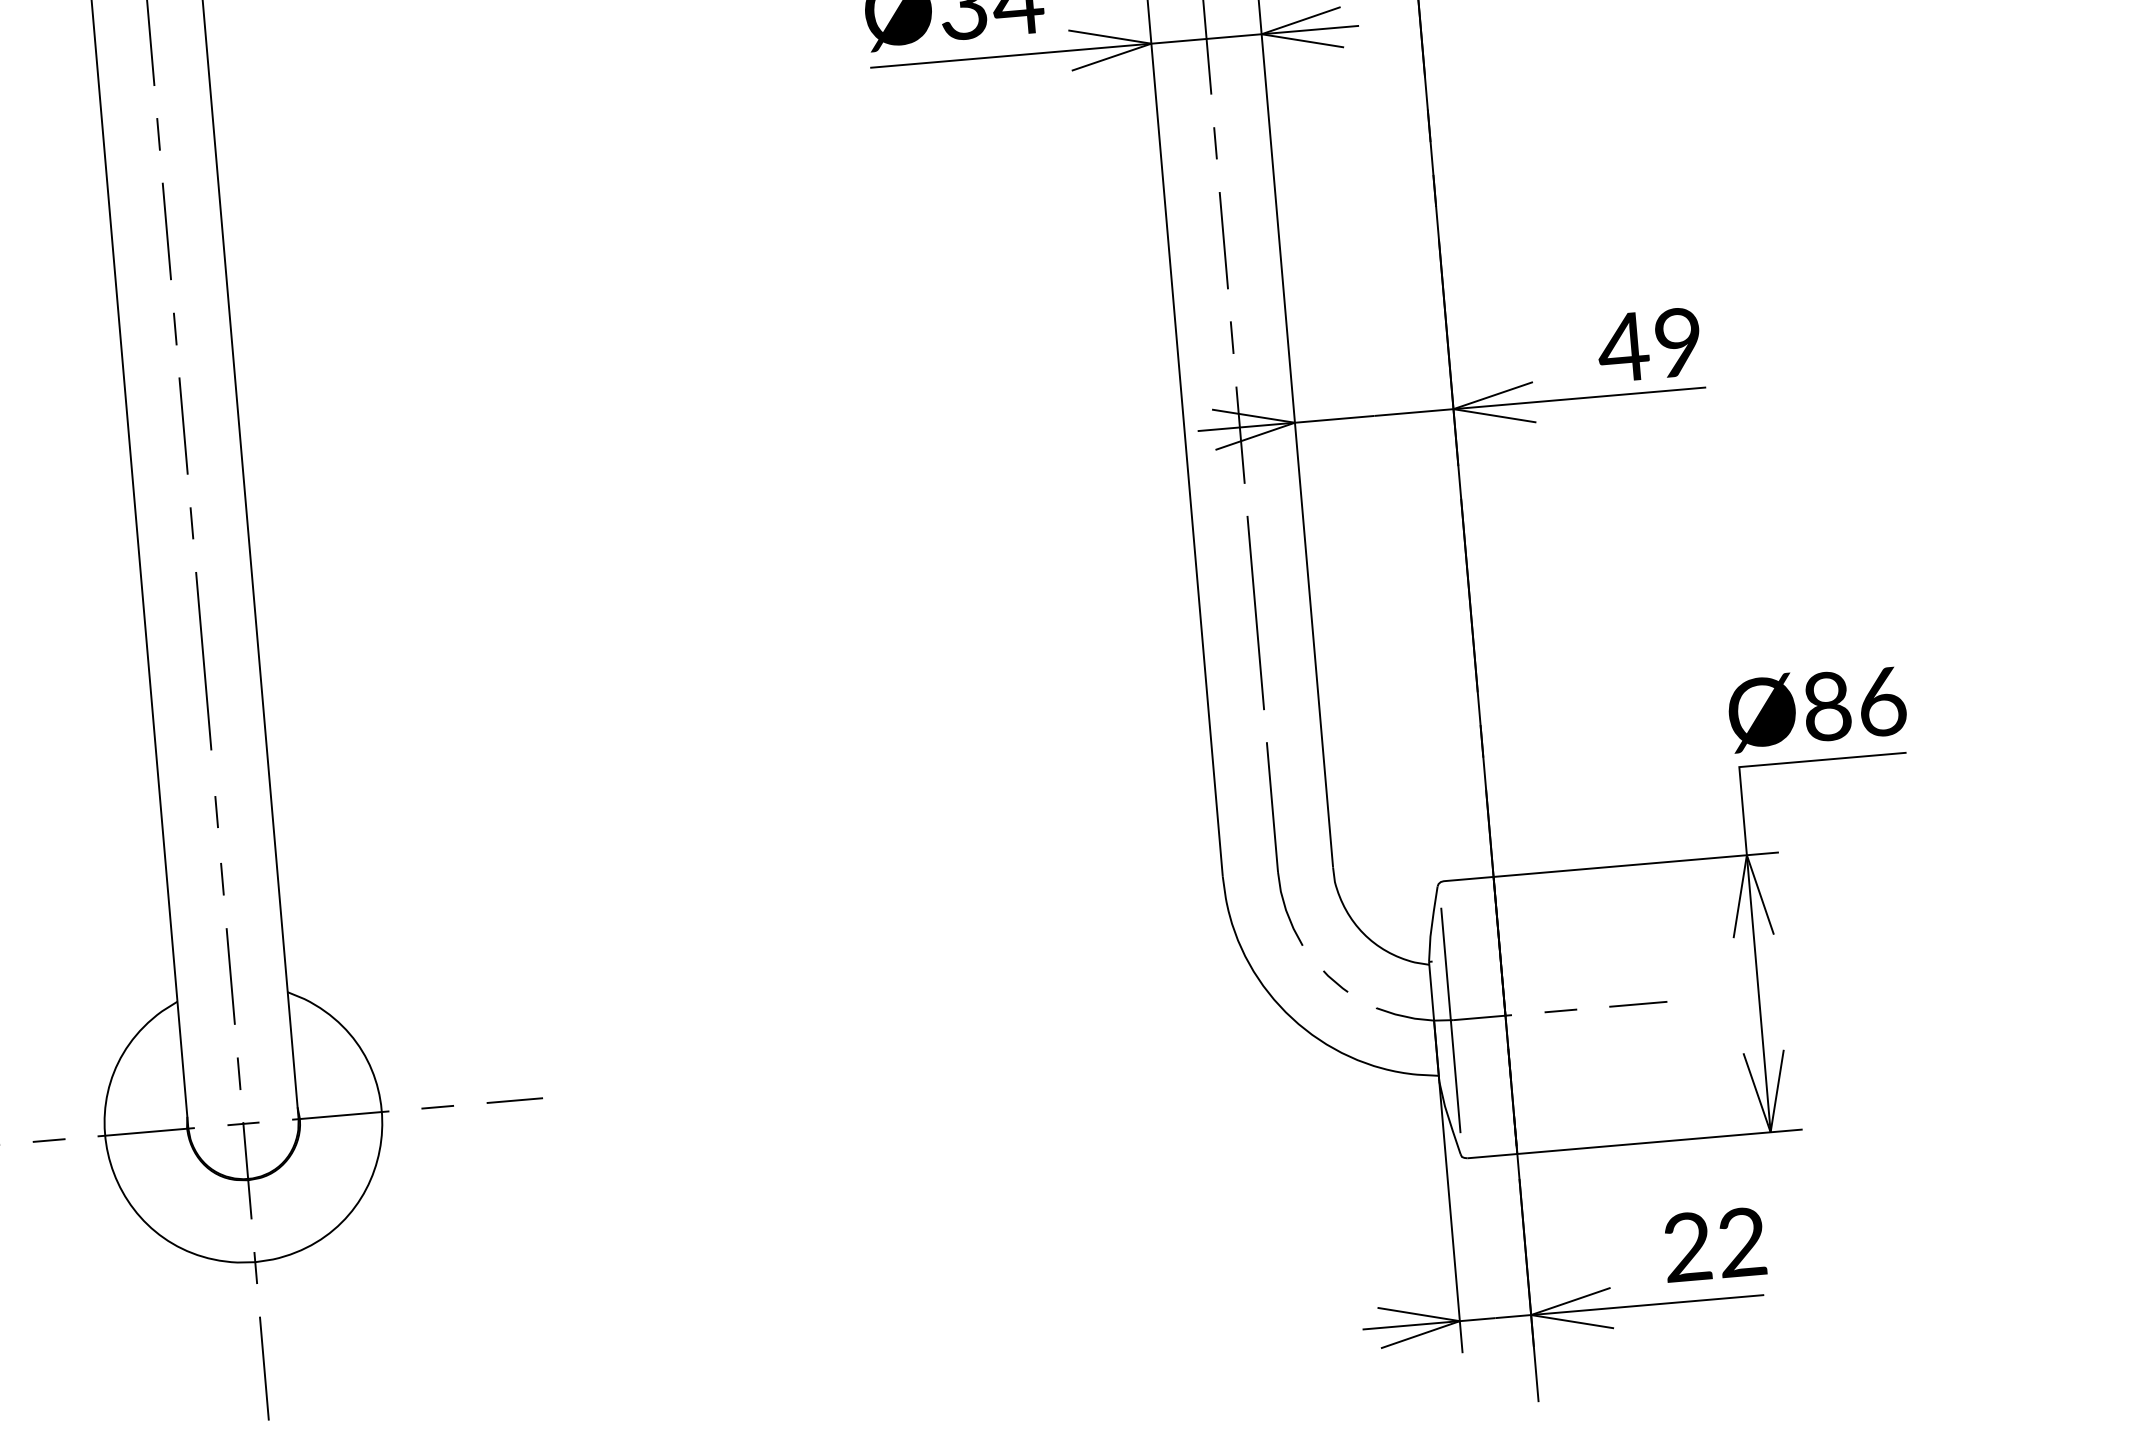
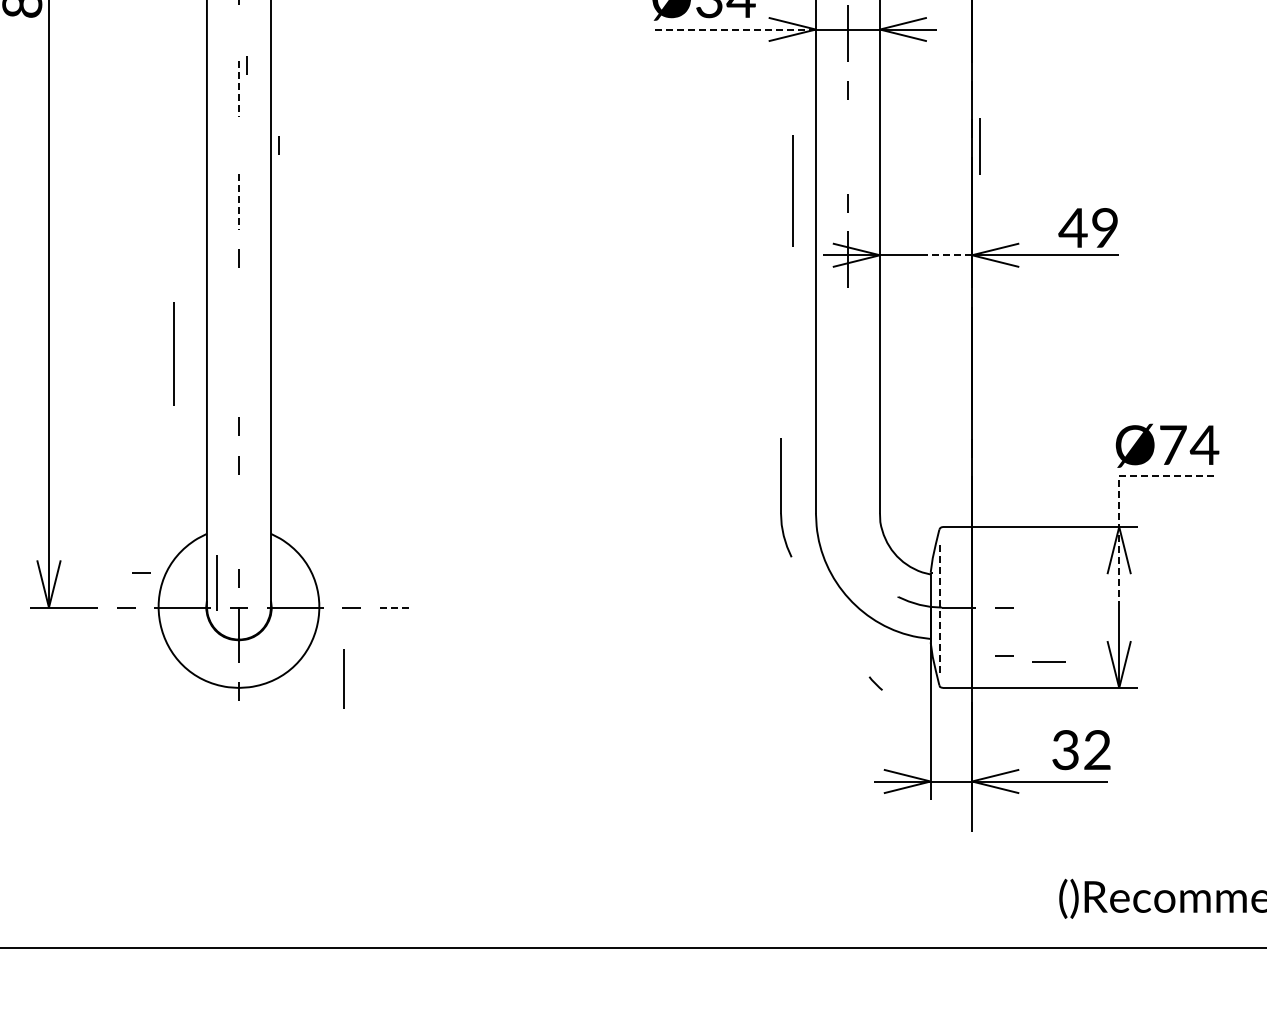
line: (1011, 55) -> (734, 29), solid -> dashed
line: (157, 133) -> (246, 65), moved
line: (166, 232) -> (238, 89), solid -> dashed
line: (1222, 240) -> (979, 146), moved
line: (174, 328) -> (278, 145), moved
line: (1414, 412) -> (949, 255), solid -> dashed
line: (182, 426) -> (238, 202), solid -> dashed
line: (1254, 612) -> (792, 190), moved
line: (202, 660) -> (173, 353), moved
text: (1855, 704) -> (1189, 445), Ø86 -> Ø74
line: (1742, 794) -> (1119, 491), solid -> dashed
part: (1285, 843) -> (786, 497), moved
line: (229, 975) -> (216, 582), moved
line: (1335, 981) -> (875, 683), moved
line: (1636, 1004) -> (1048, 661), moved
line: (1451, 1020) -> (940, 607), solid -> dashed
line: (70, 1077) -> (141, 572), added
line: (1568, 1093) -> (1004, 655), added
line: (516, 1100) -> (397, 607), solid -> dashed
text: (1687, 1247) -> (1065, 750), 22 -> 32
line: (263, 1368) -> (343, 678), moved

